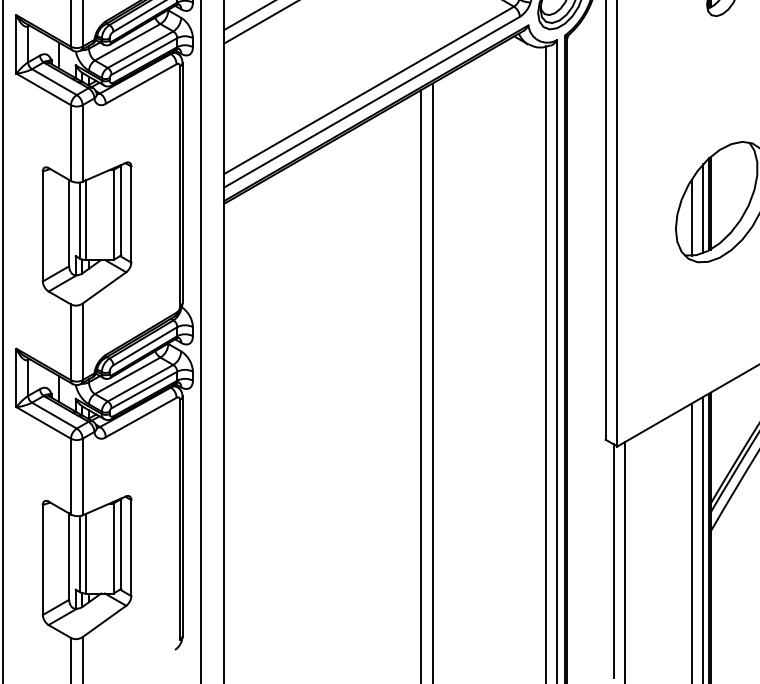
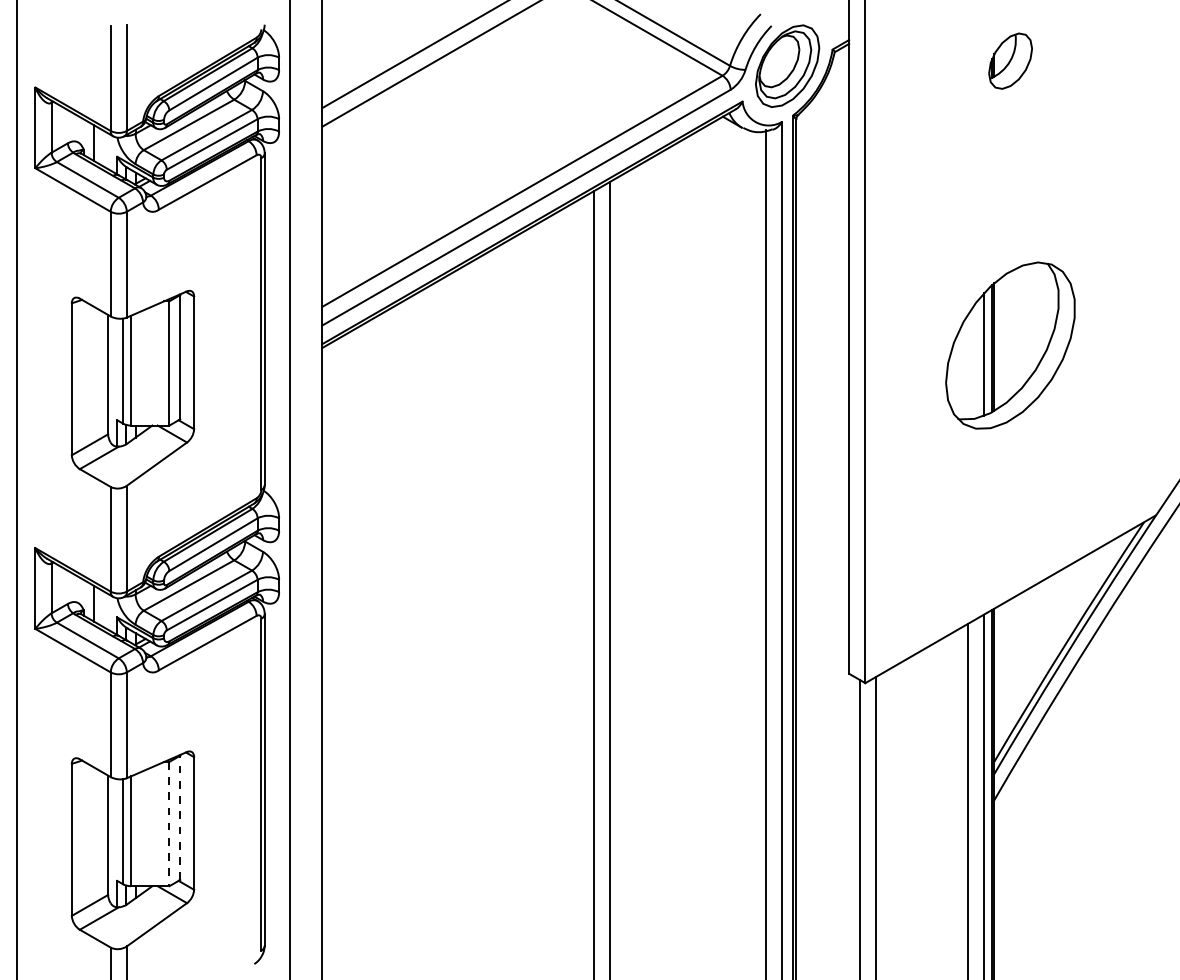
line: (691, 217) -> (967, 366), removed
line: (121, 543) -> (180, 817), solid -> dashed
line: (113, 548) -> (169, 824), solid -> dashed

